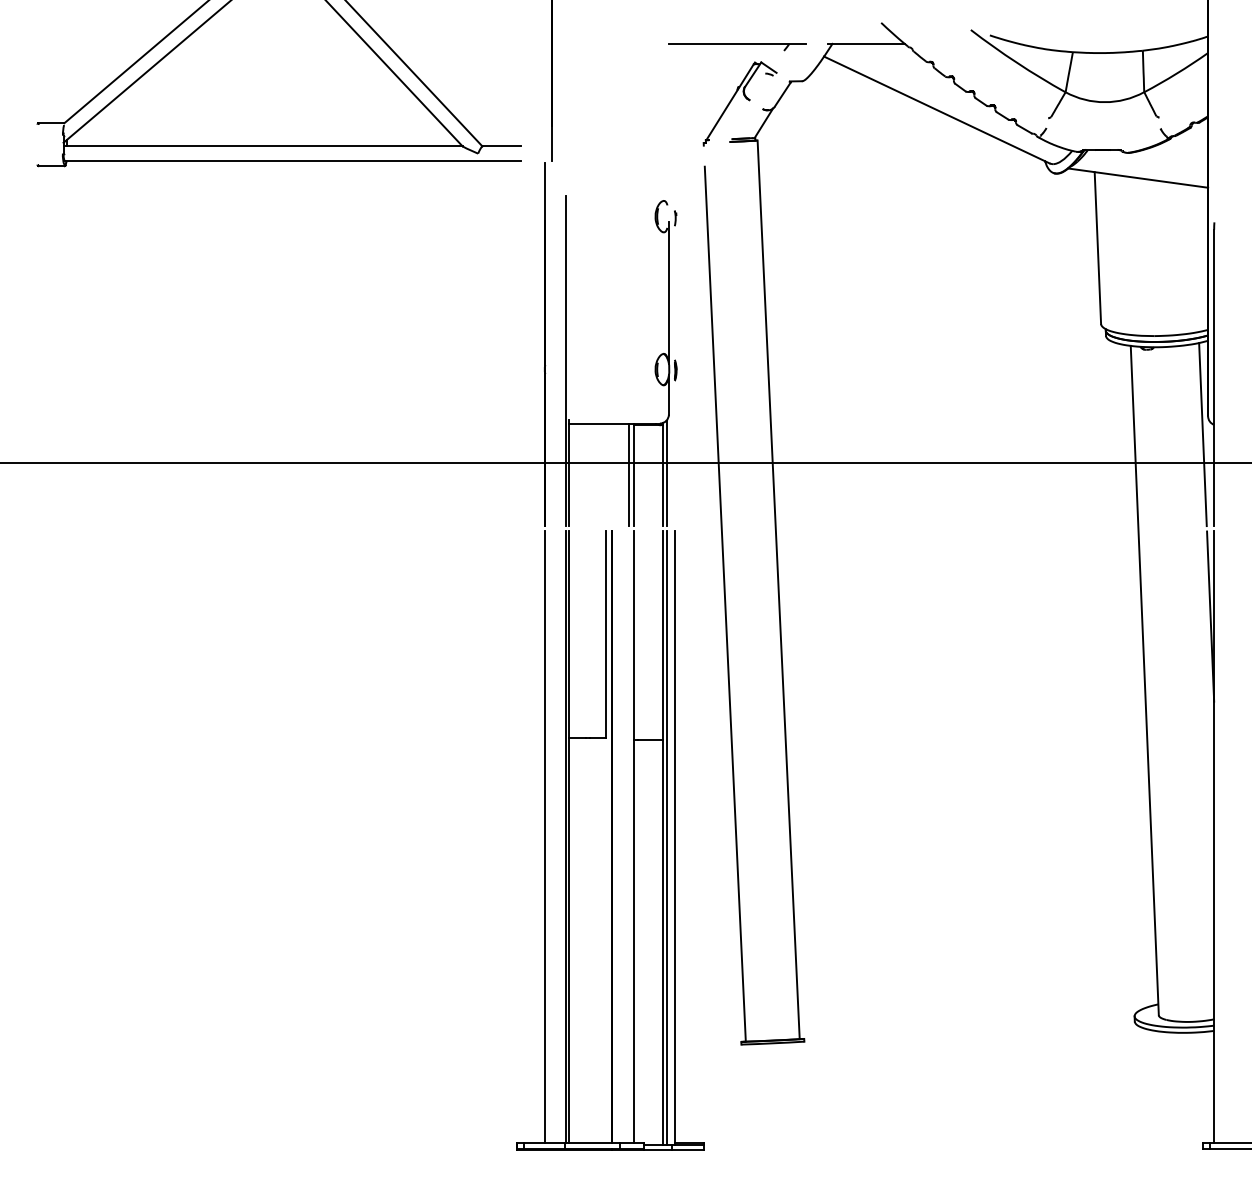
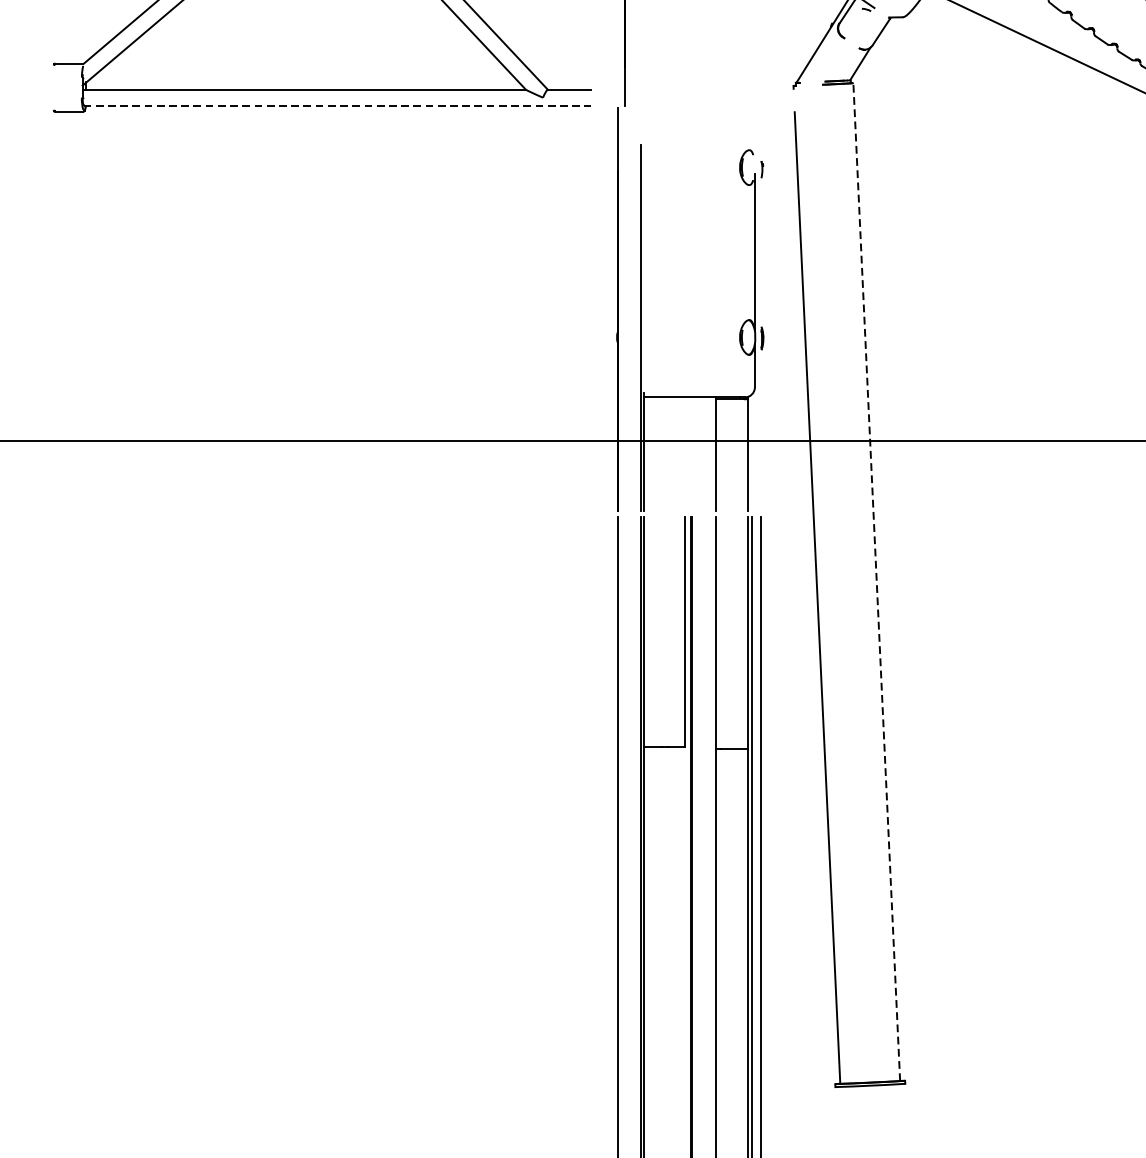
line: (292, 160) -> (336, 105), solid -> dashed
line: (666, 473) -> (752, 452), removed
line: (628, 474) -> (710, 454), removed
line: (778, 589) -> (876, 581), solid -> dashed

